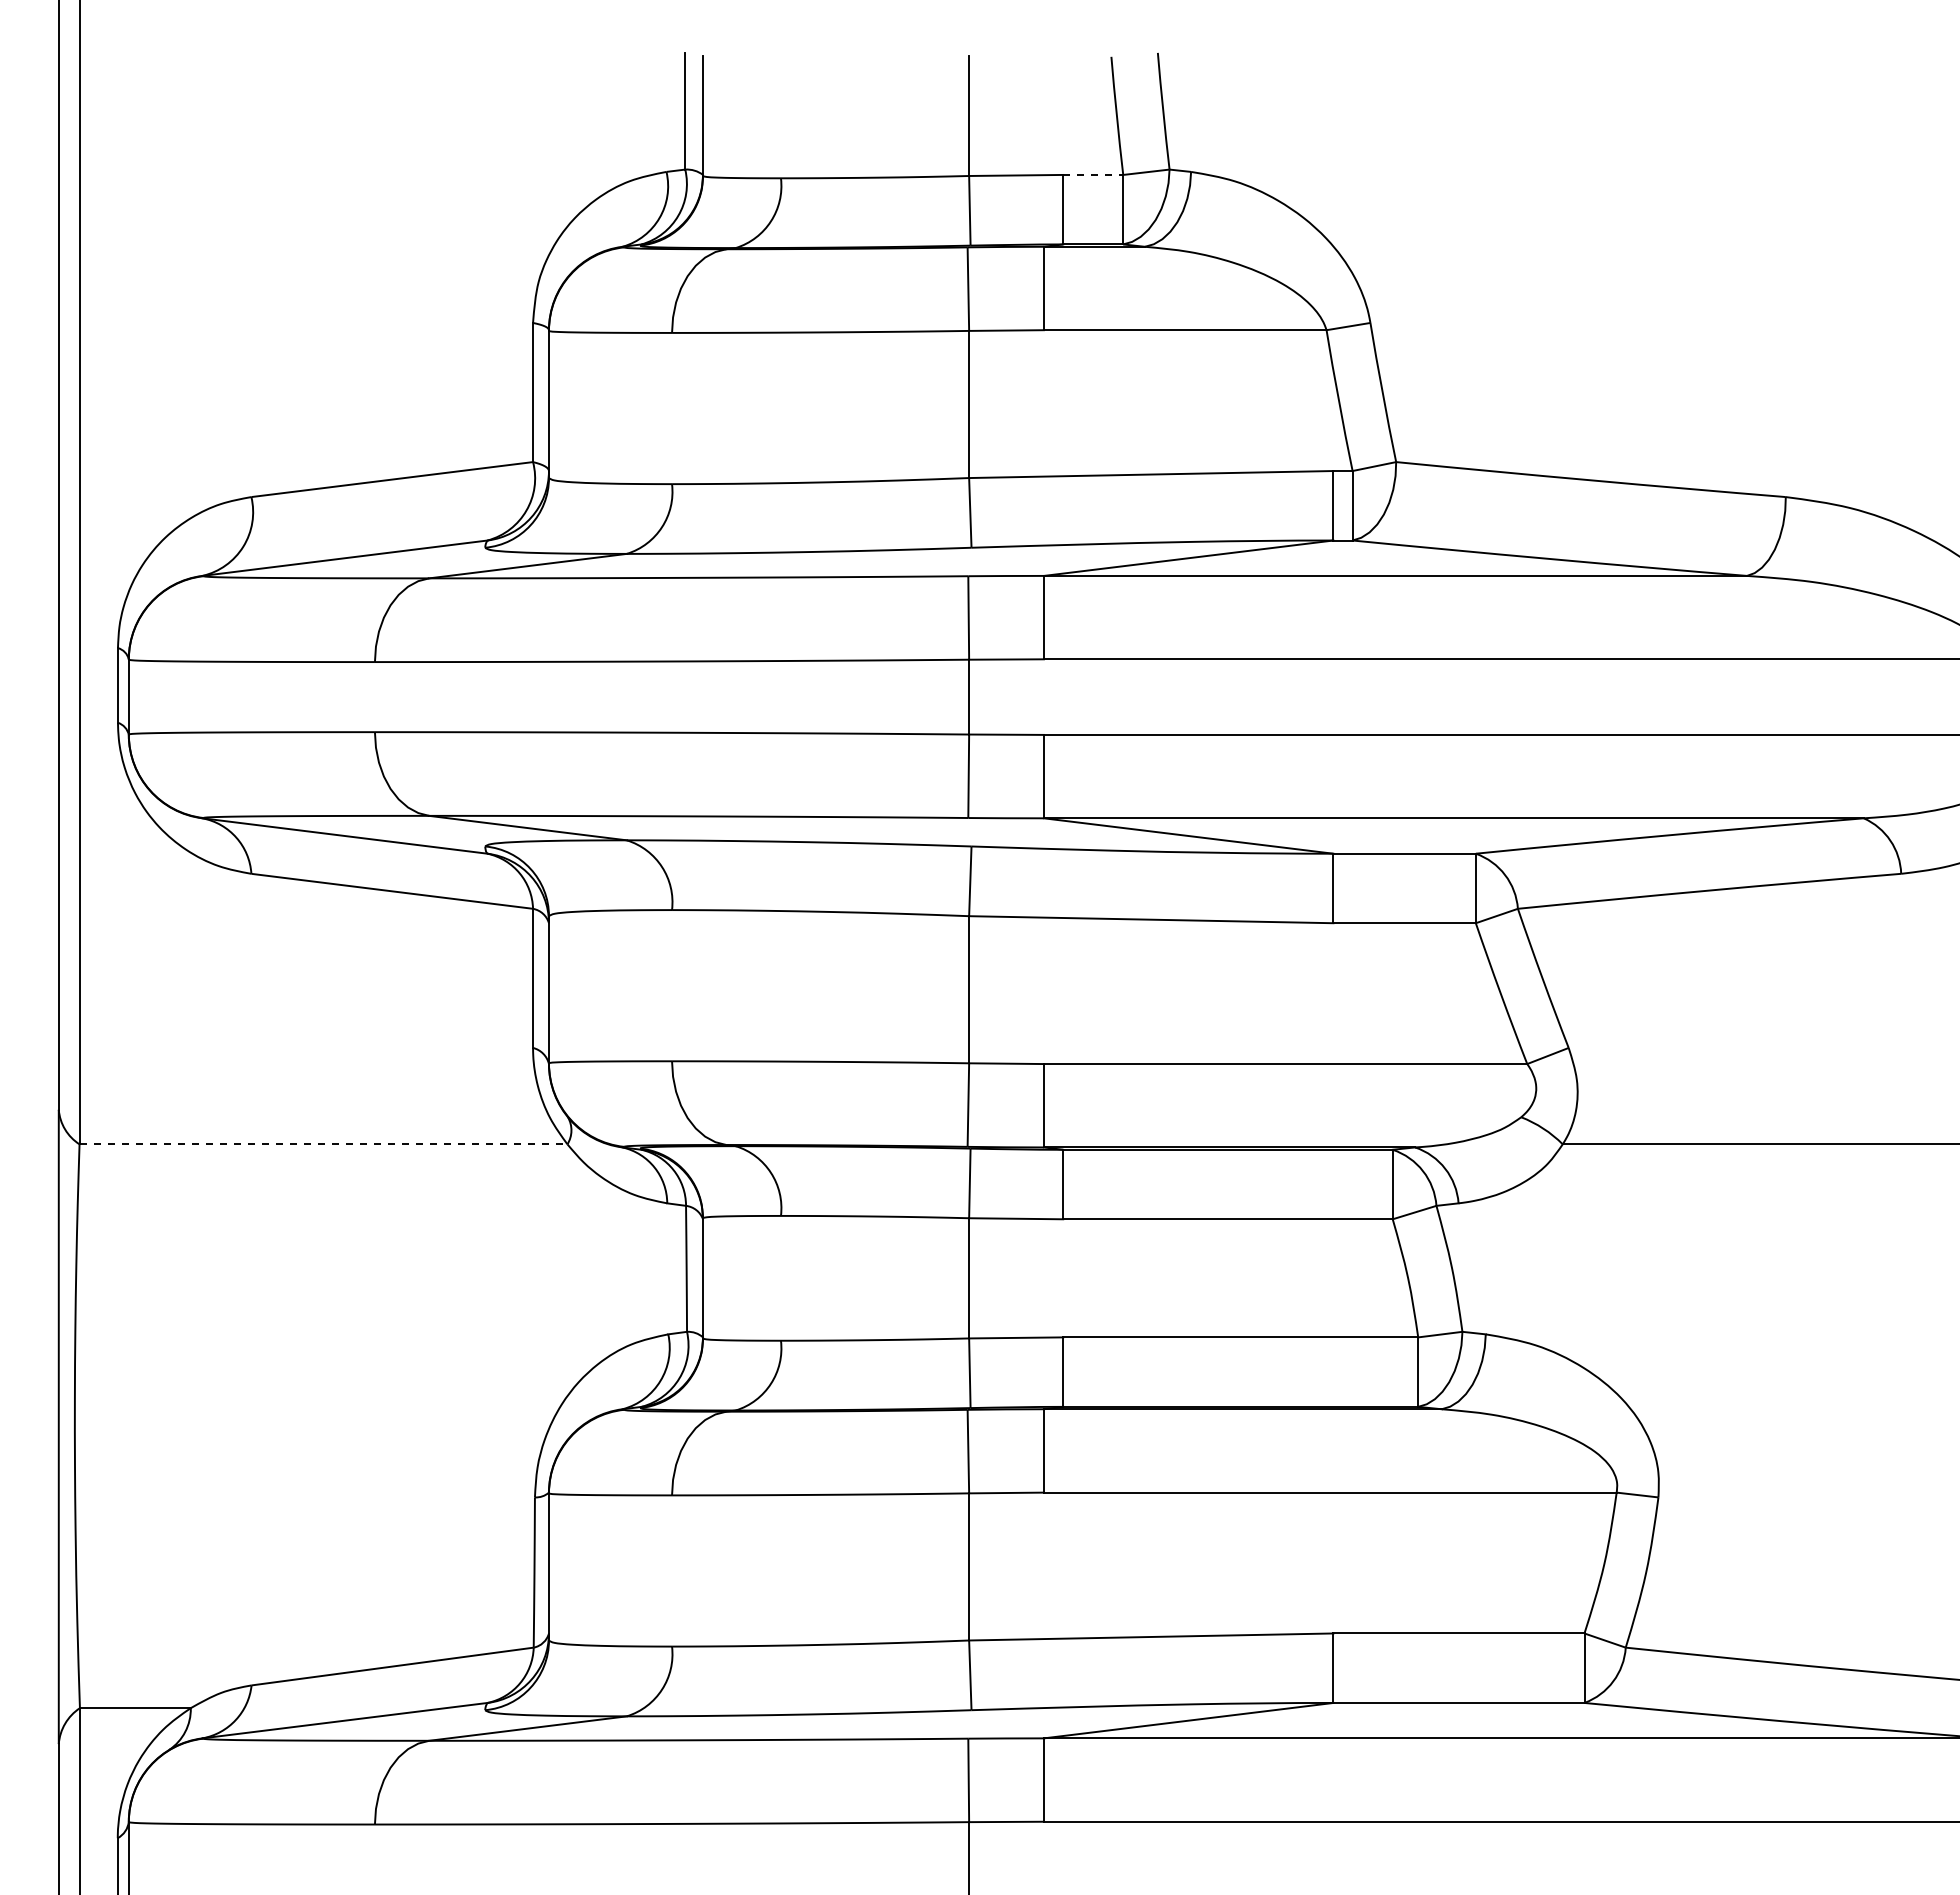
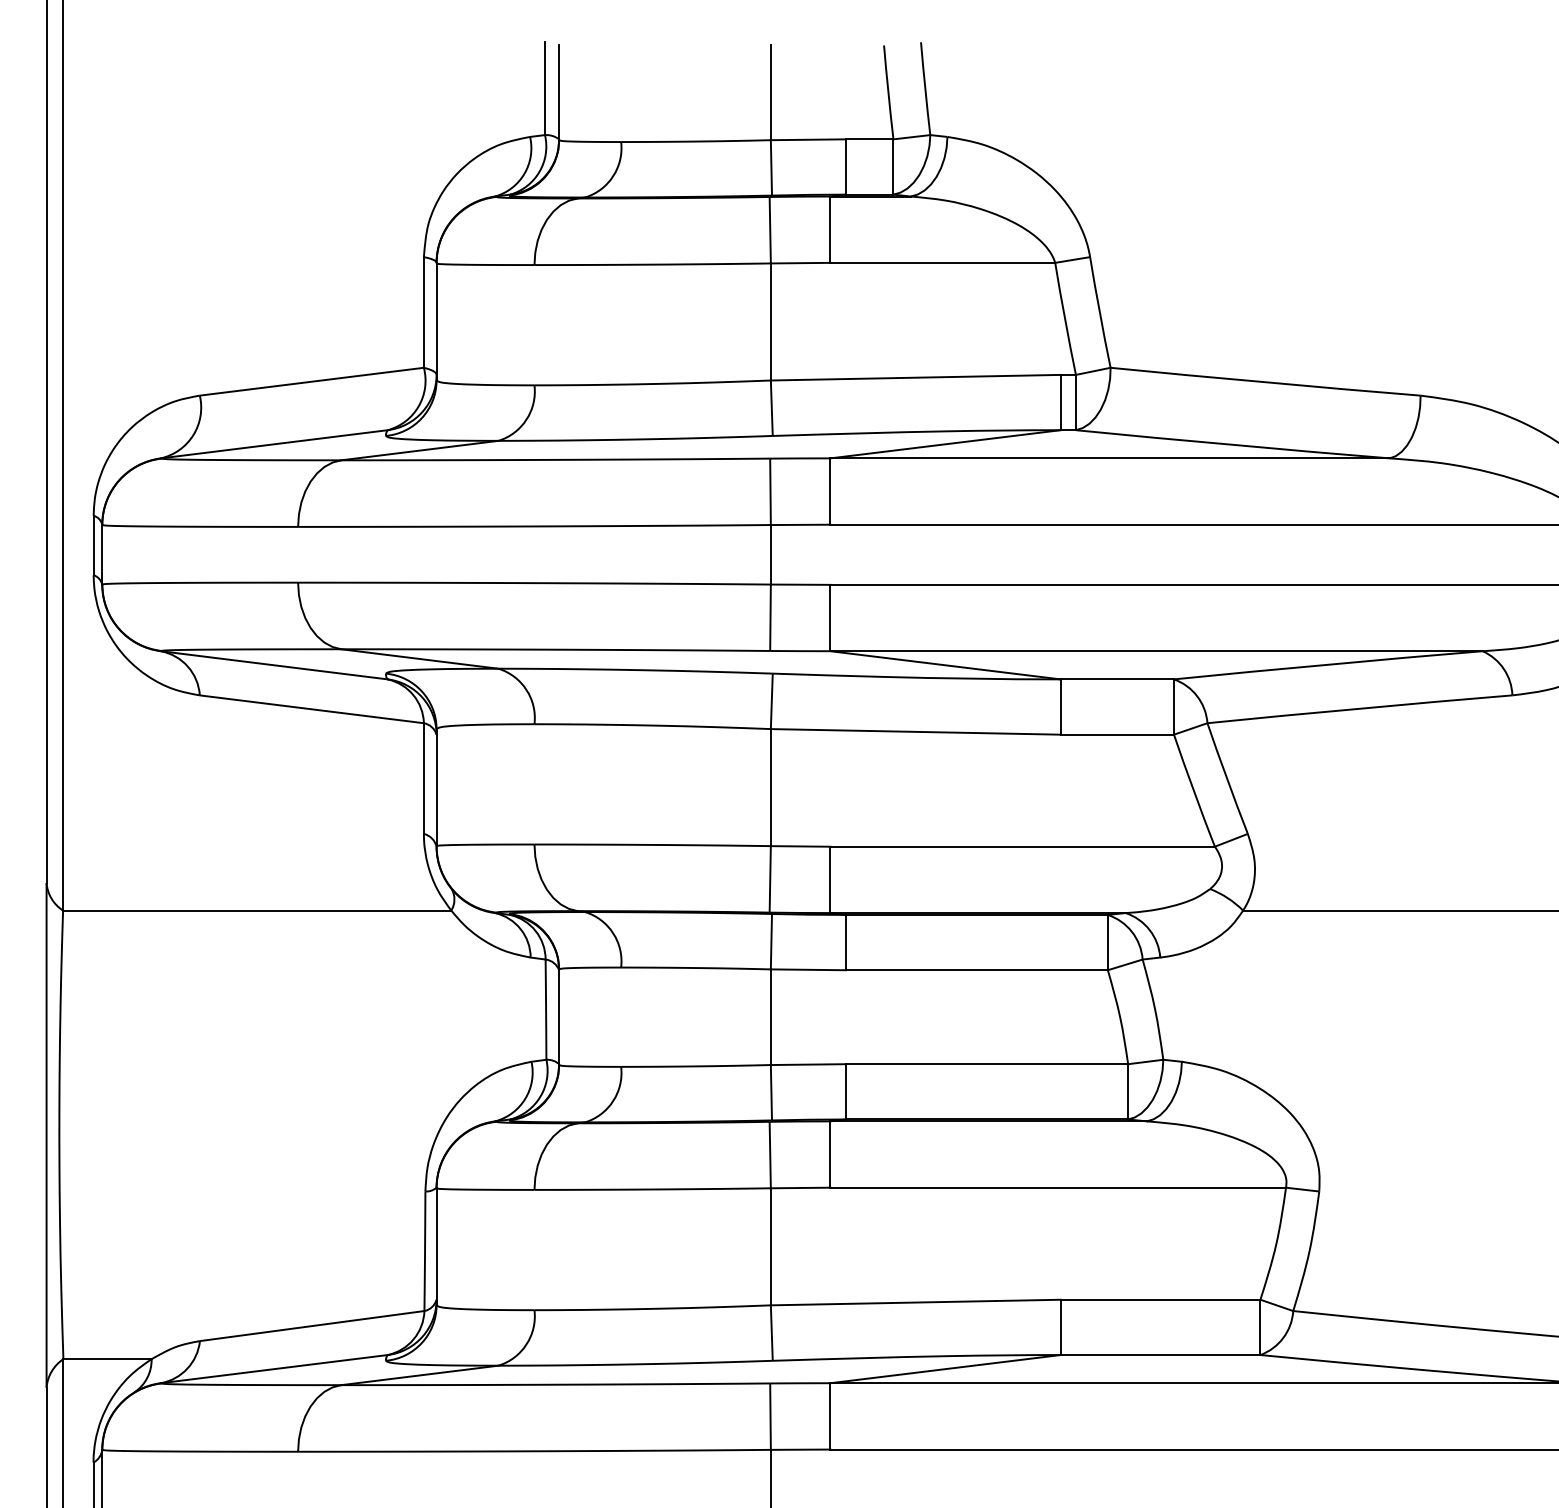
line: (1093, 174) -> (869, 139), dashed -> solid
line: (323, 1144) -> (257, 910), dashed -> solid

